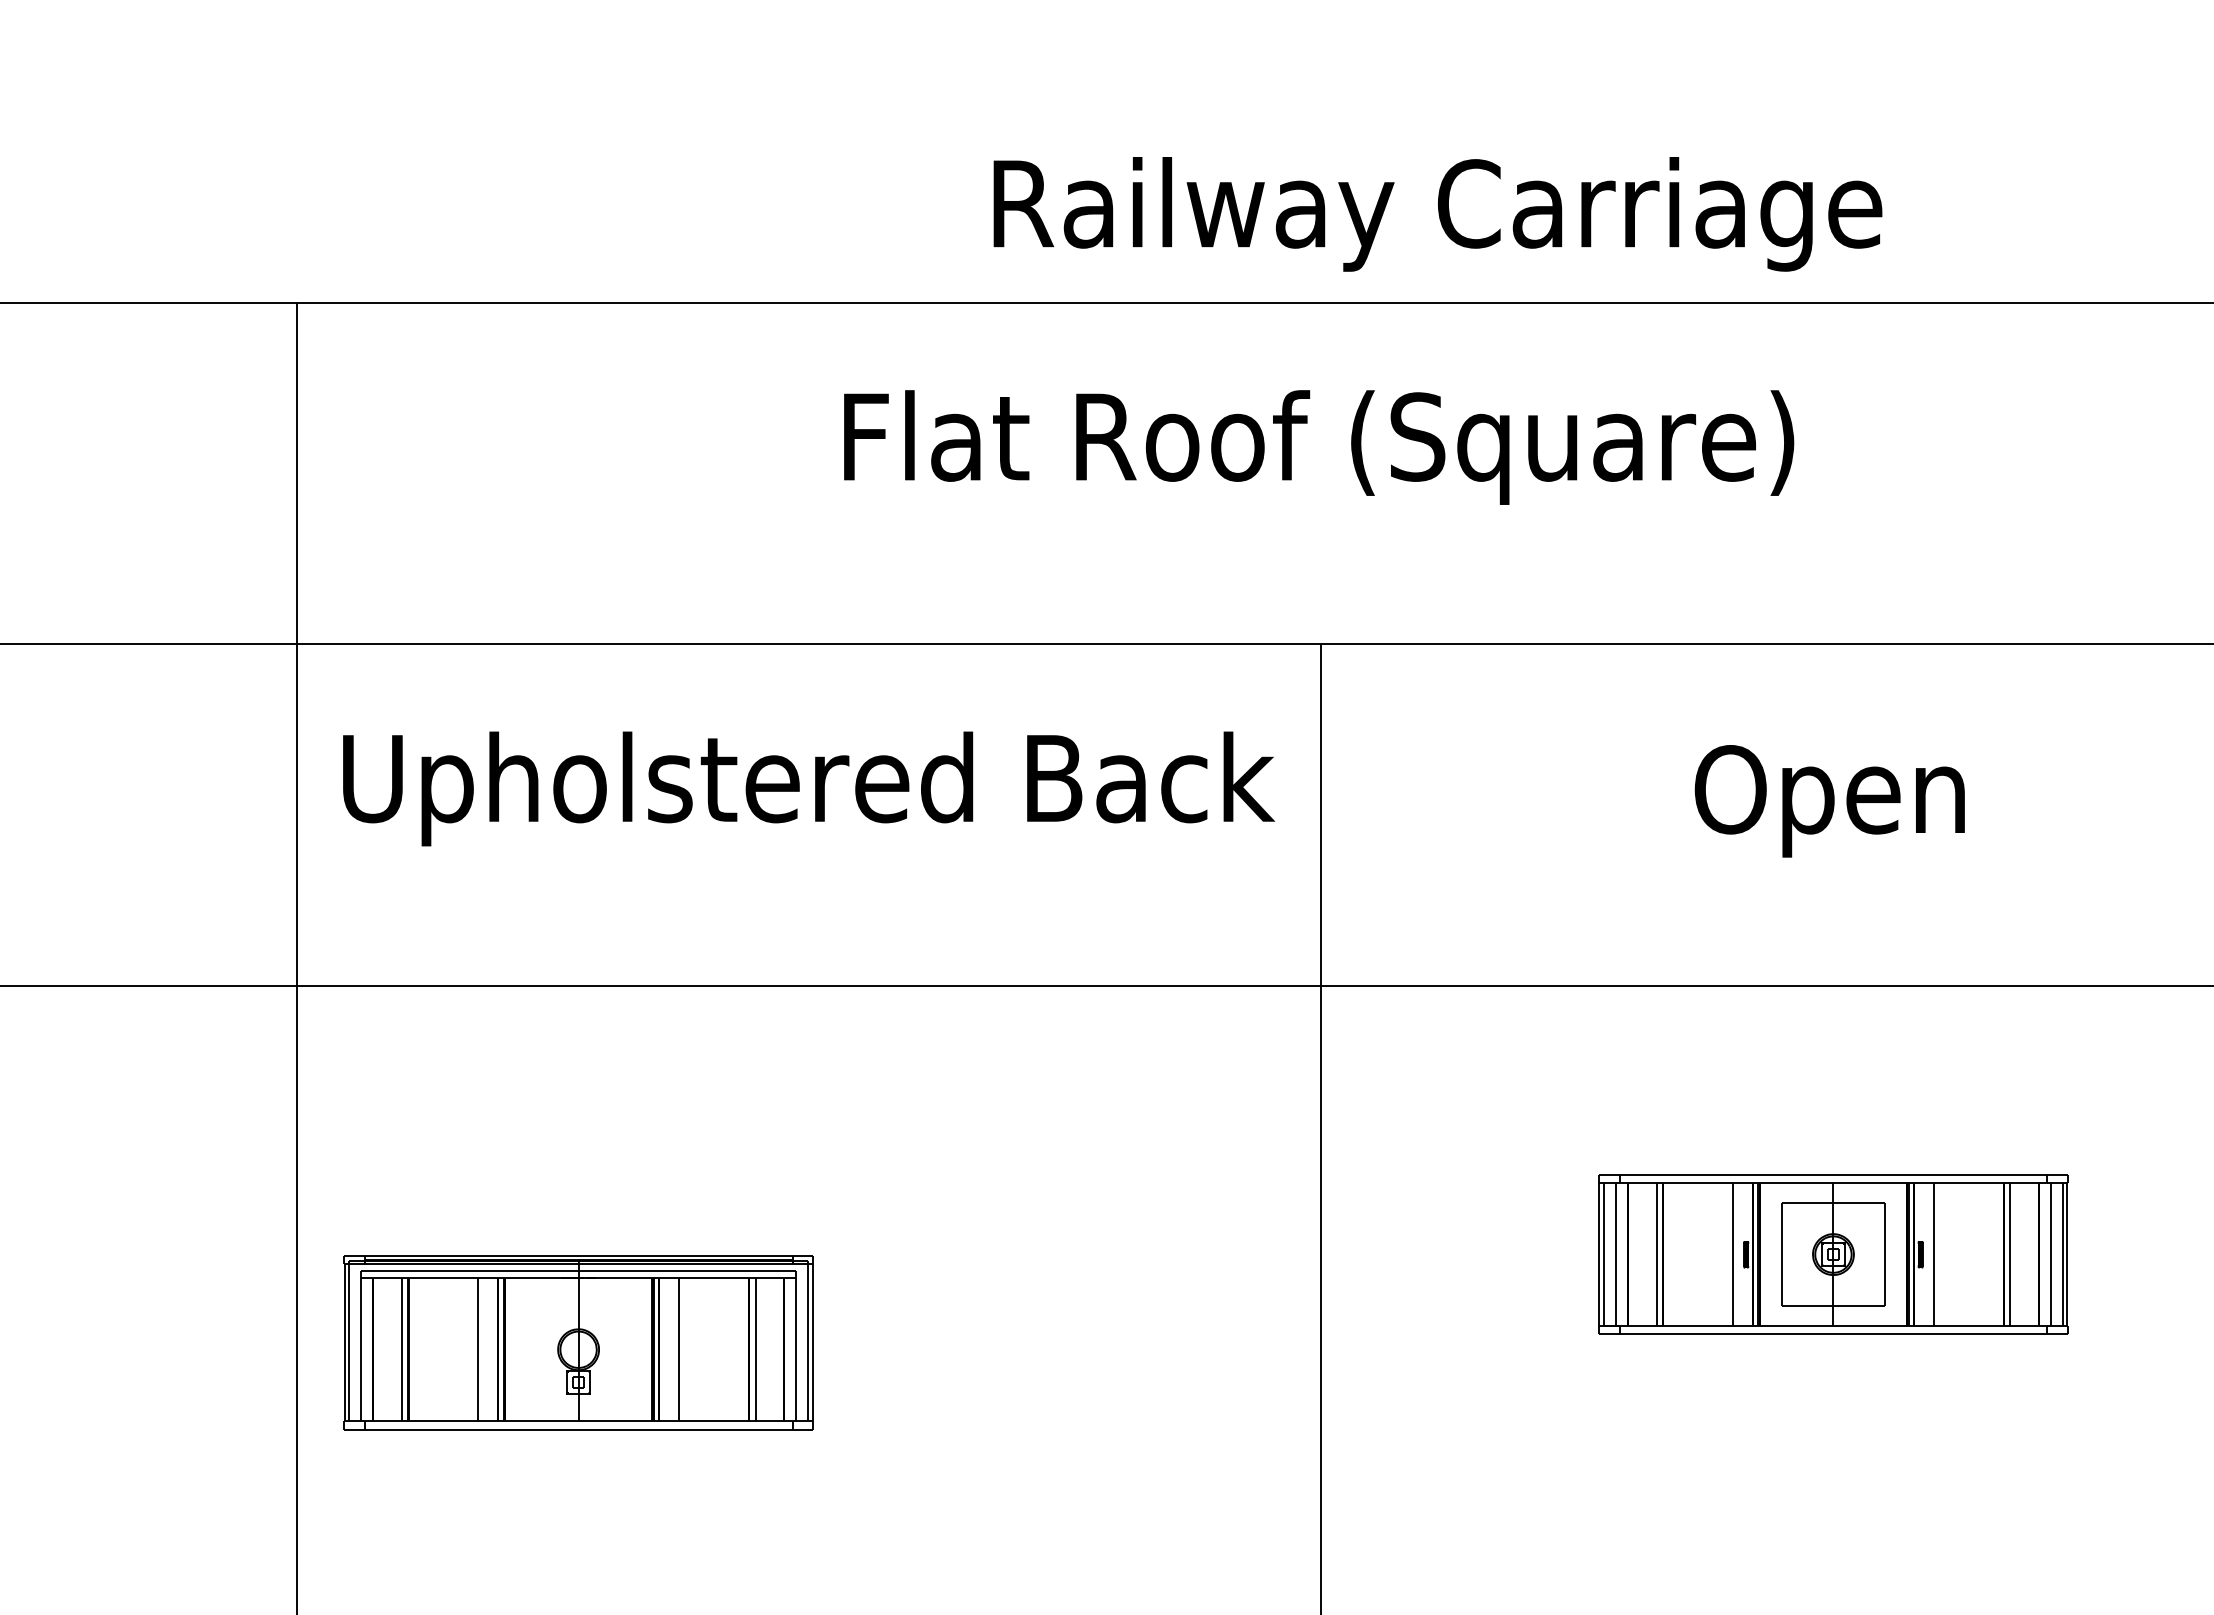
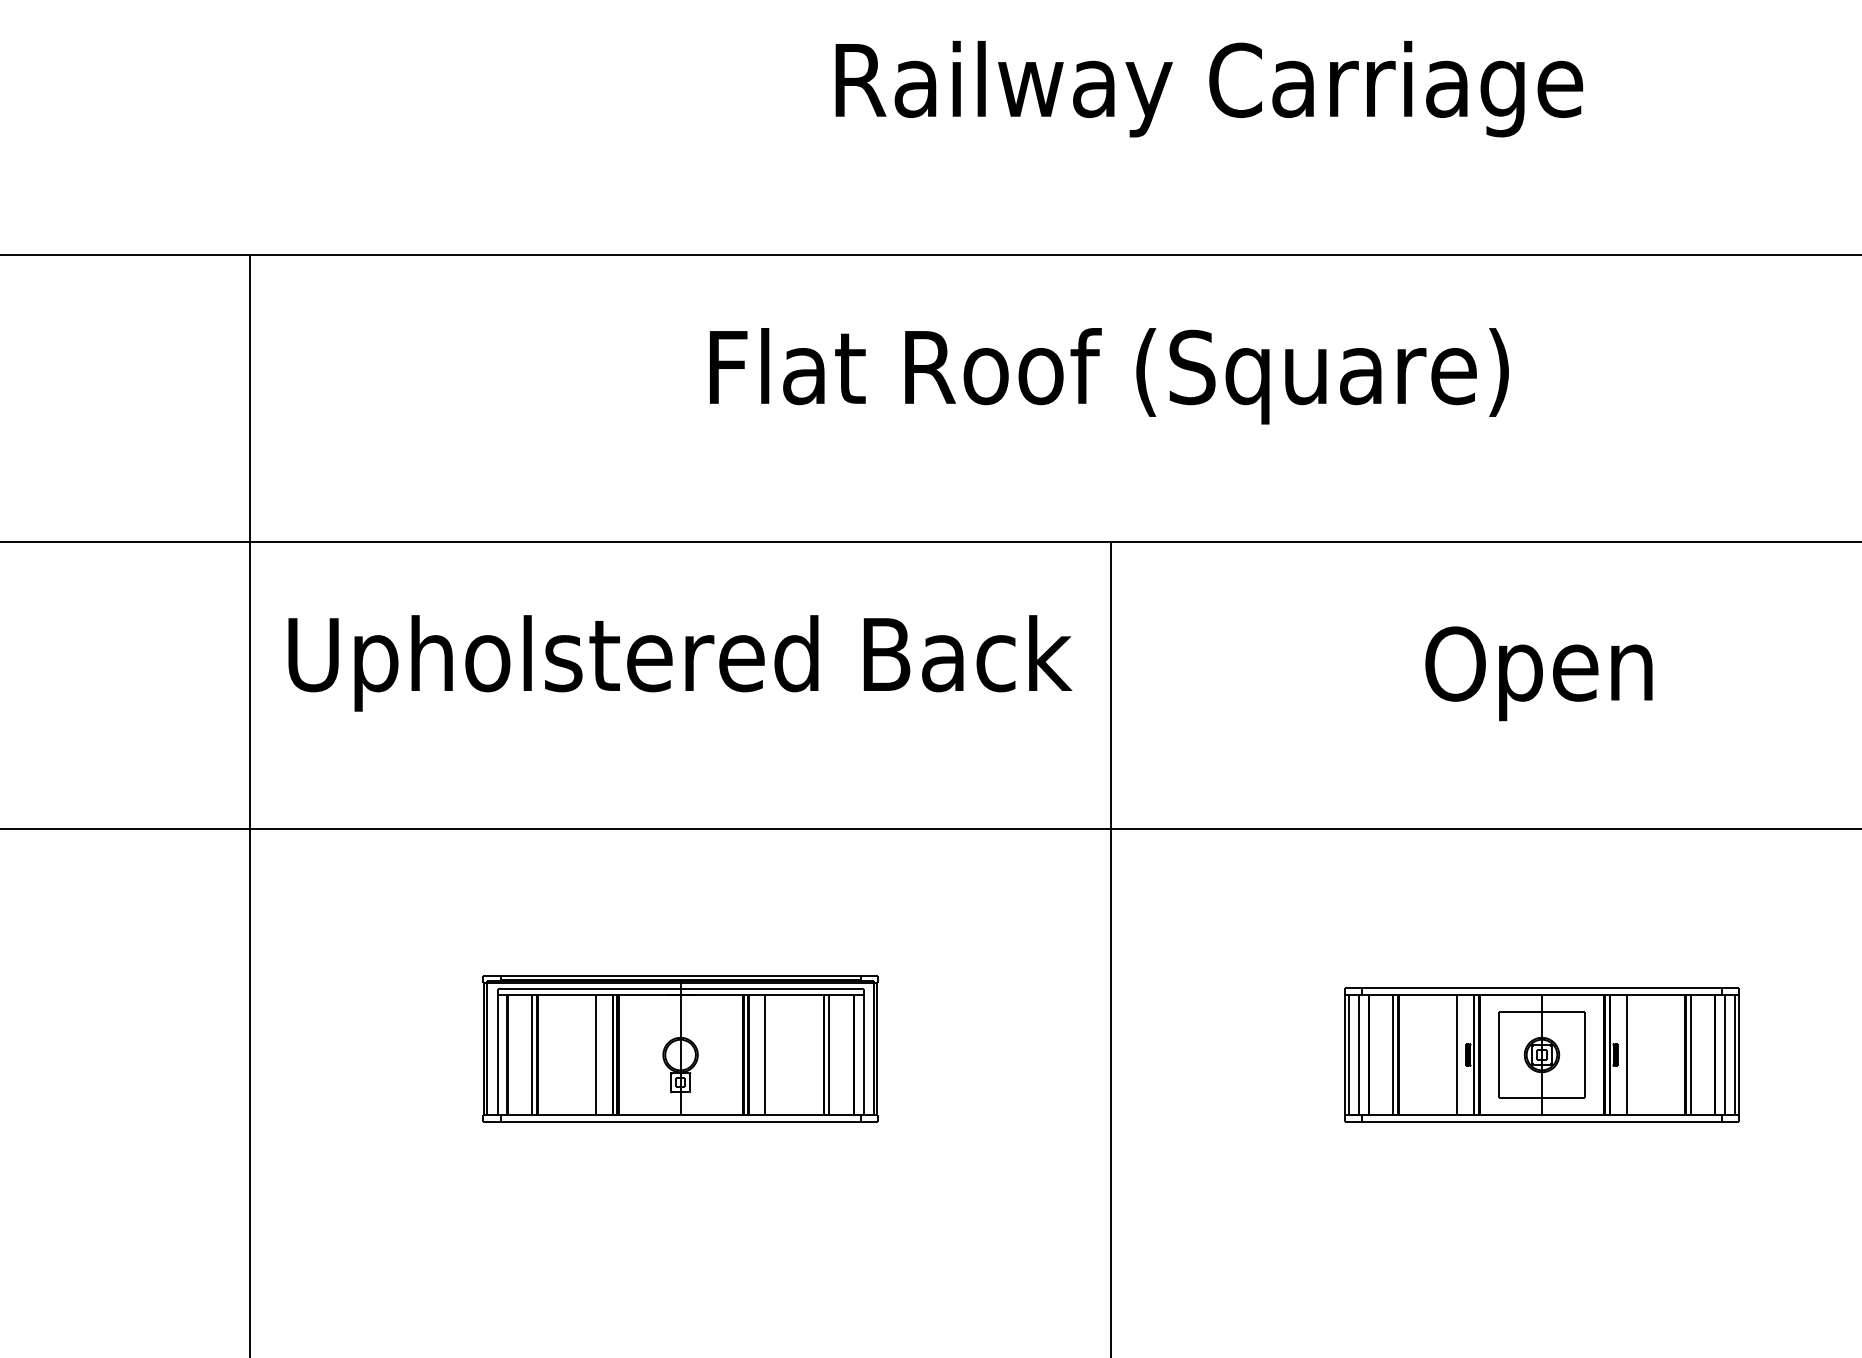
text: (1436, 214) -> (1208, 89), moved
part: (578, 1341) -> (680, 1048), moved

